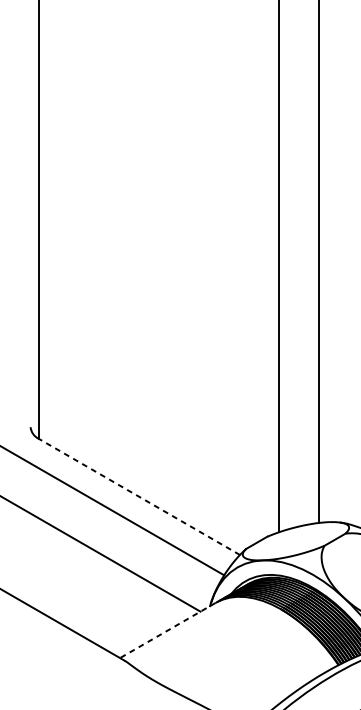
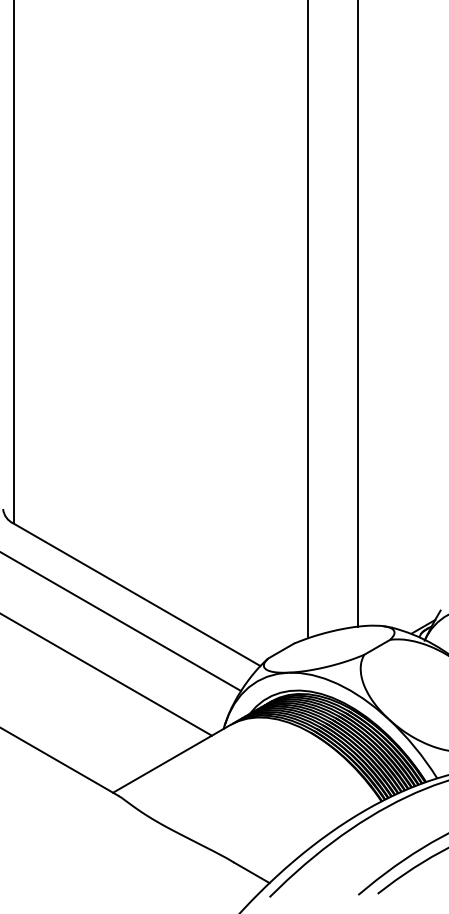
line: (139, 496) -> (136, 594), dashed -> solid
line: (167, 630) -> (171, 758), dashed -> solid

